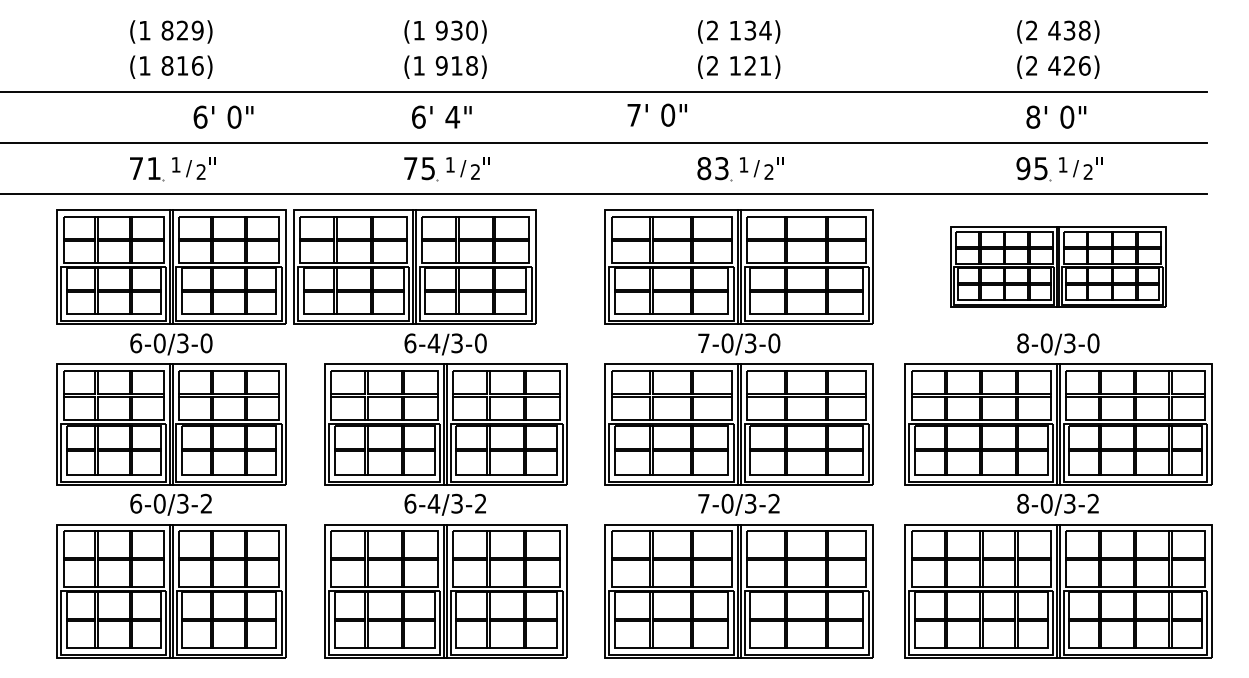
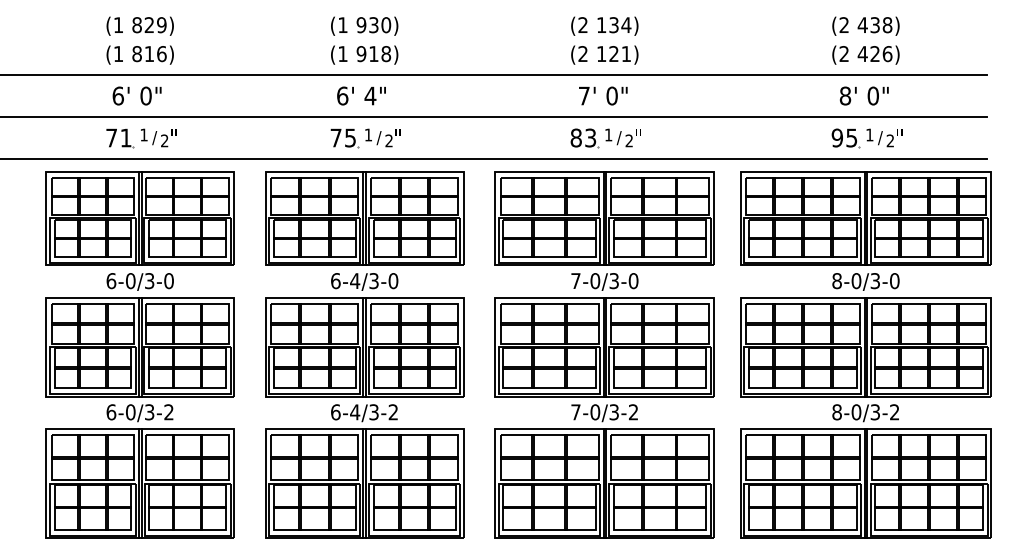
text: (656, 114) -> (602, 95), moved
text: (223, 116) -> (137, 95), moved
part: (414, 266) -> (364, 218), moved
part: (1058, 266) -> (866, 218), size x1.43

